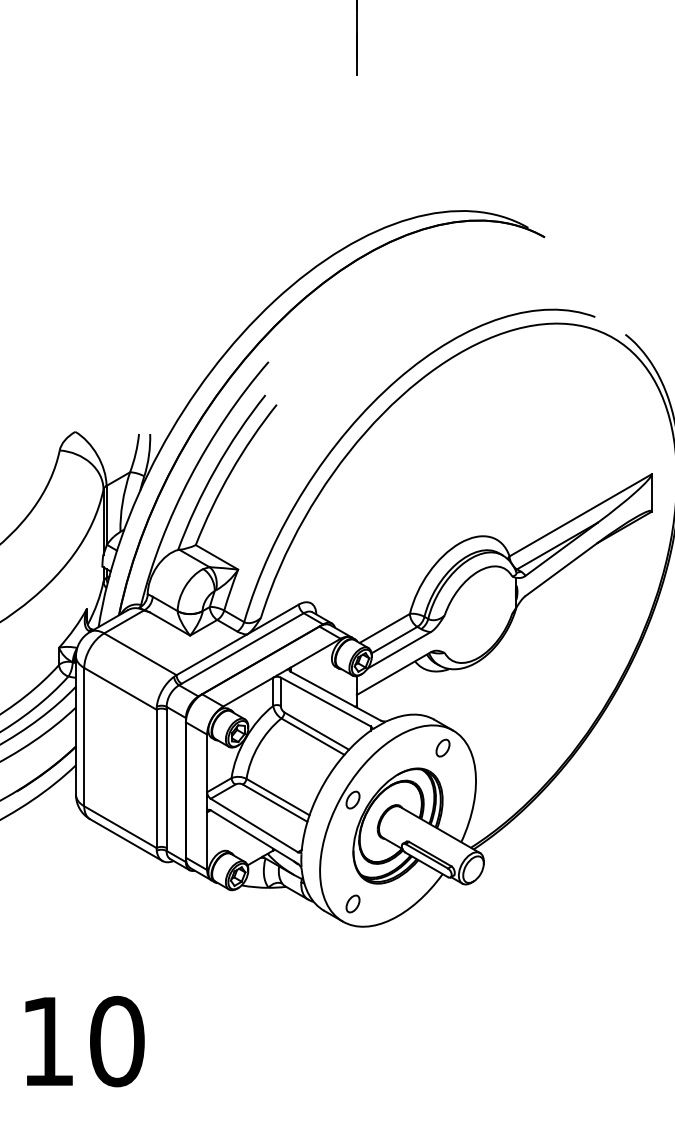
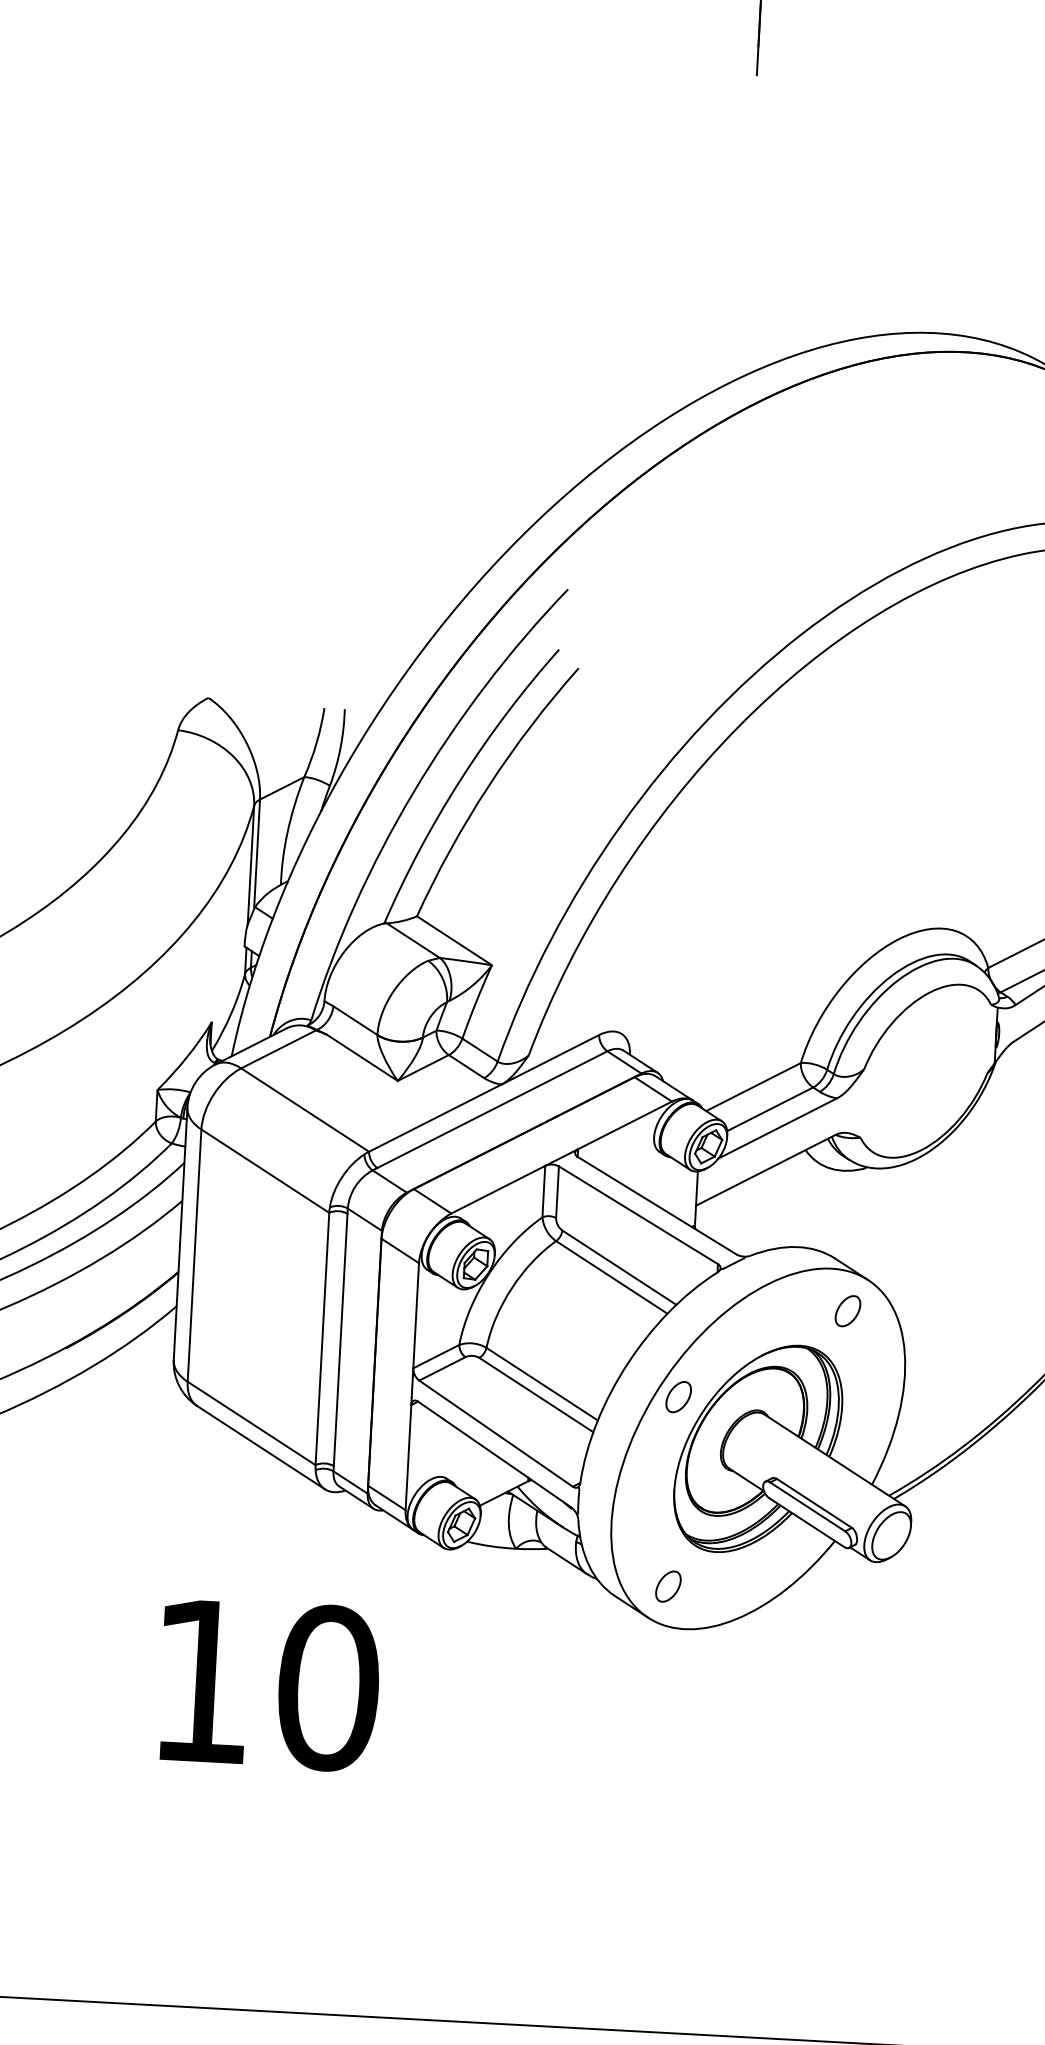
text: (84, 1041) -> (268, 1684), moved

